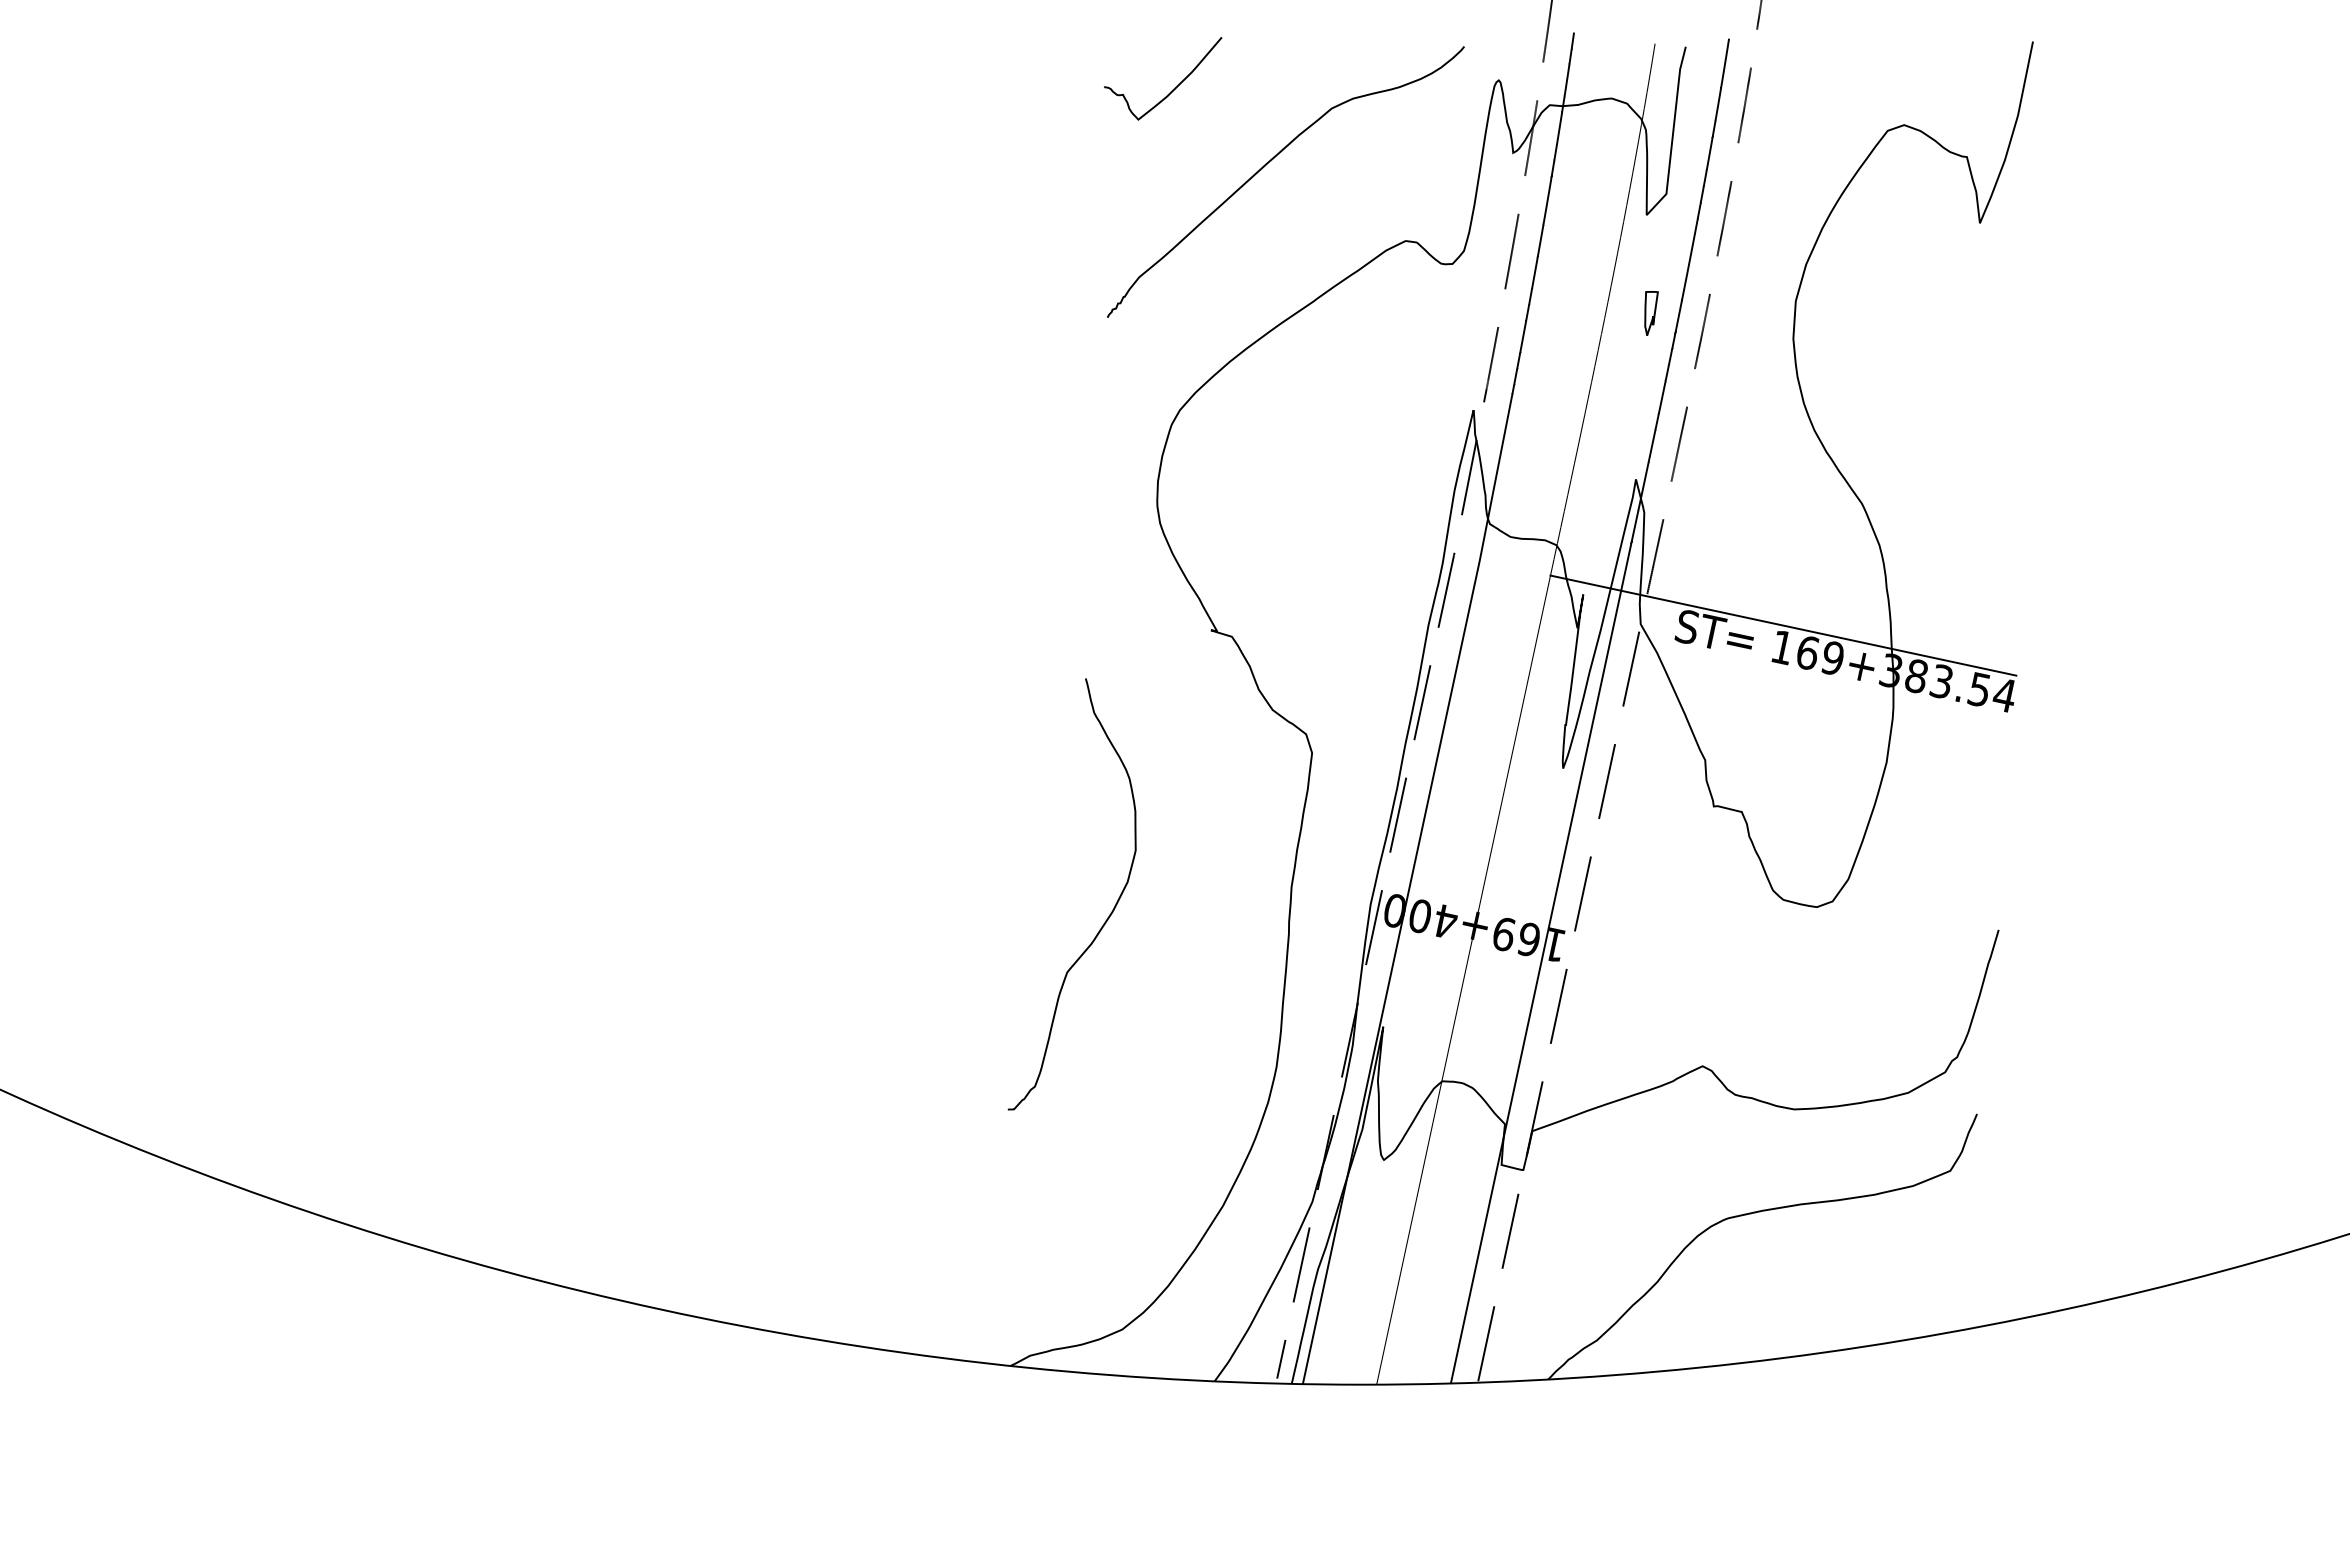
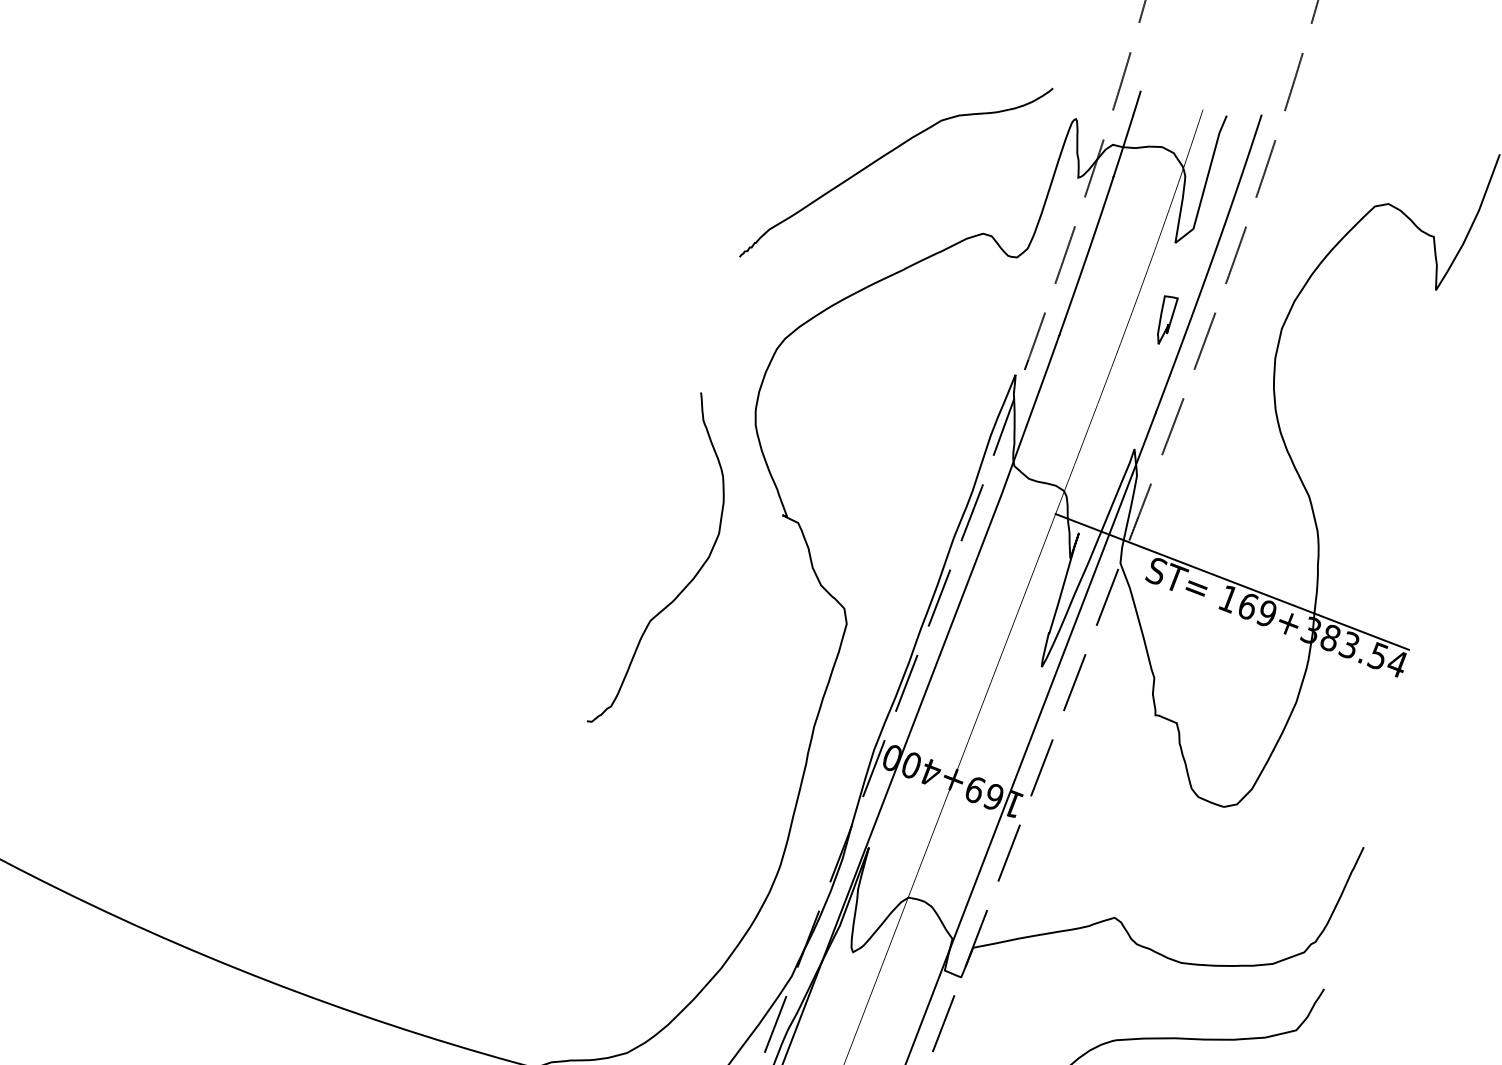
curve: (1173, 88) -> (819, 85), removed
part: (1651, 313) -> (1167, 320), size x1.4
curve: (1107, 917) -> (688, 582), moved

